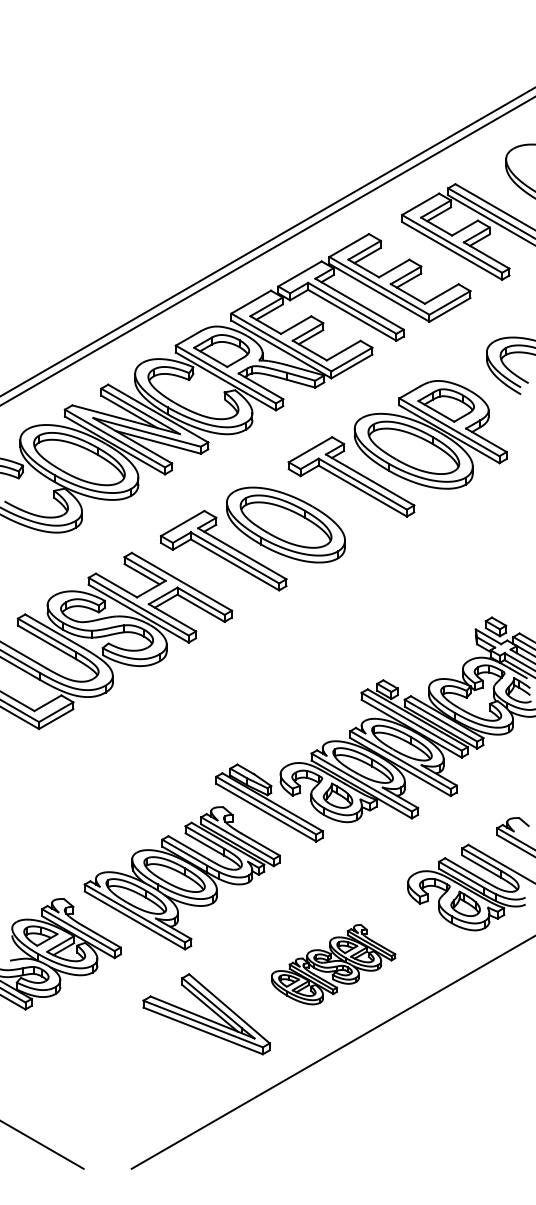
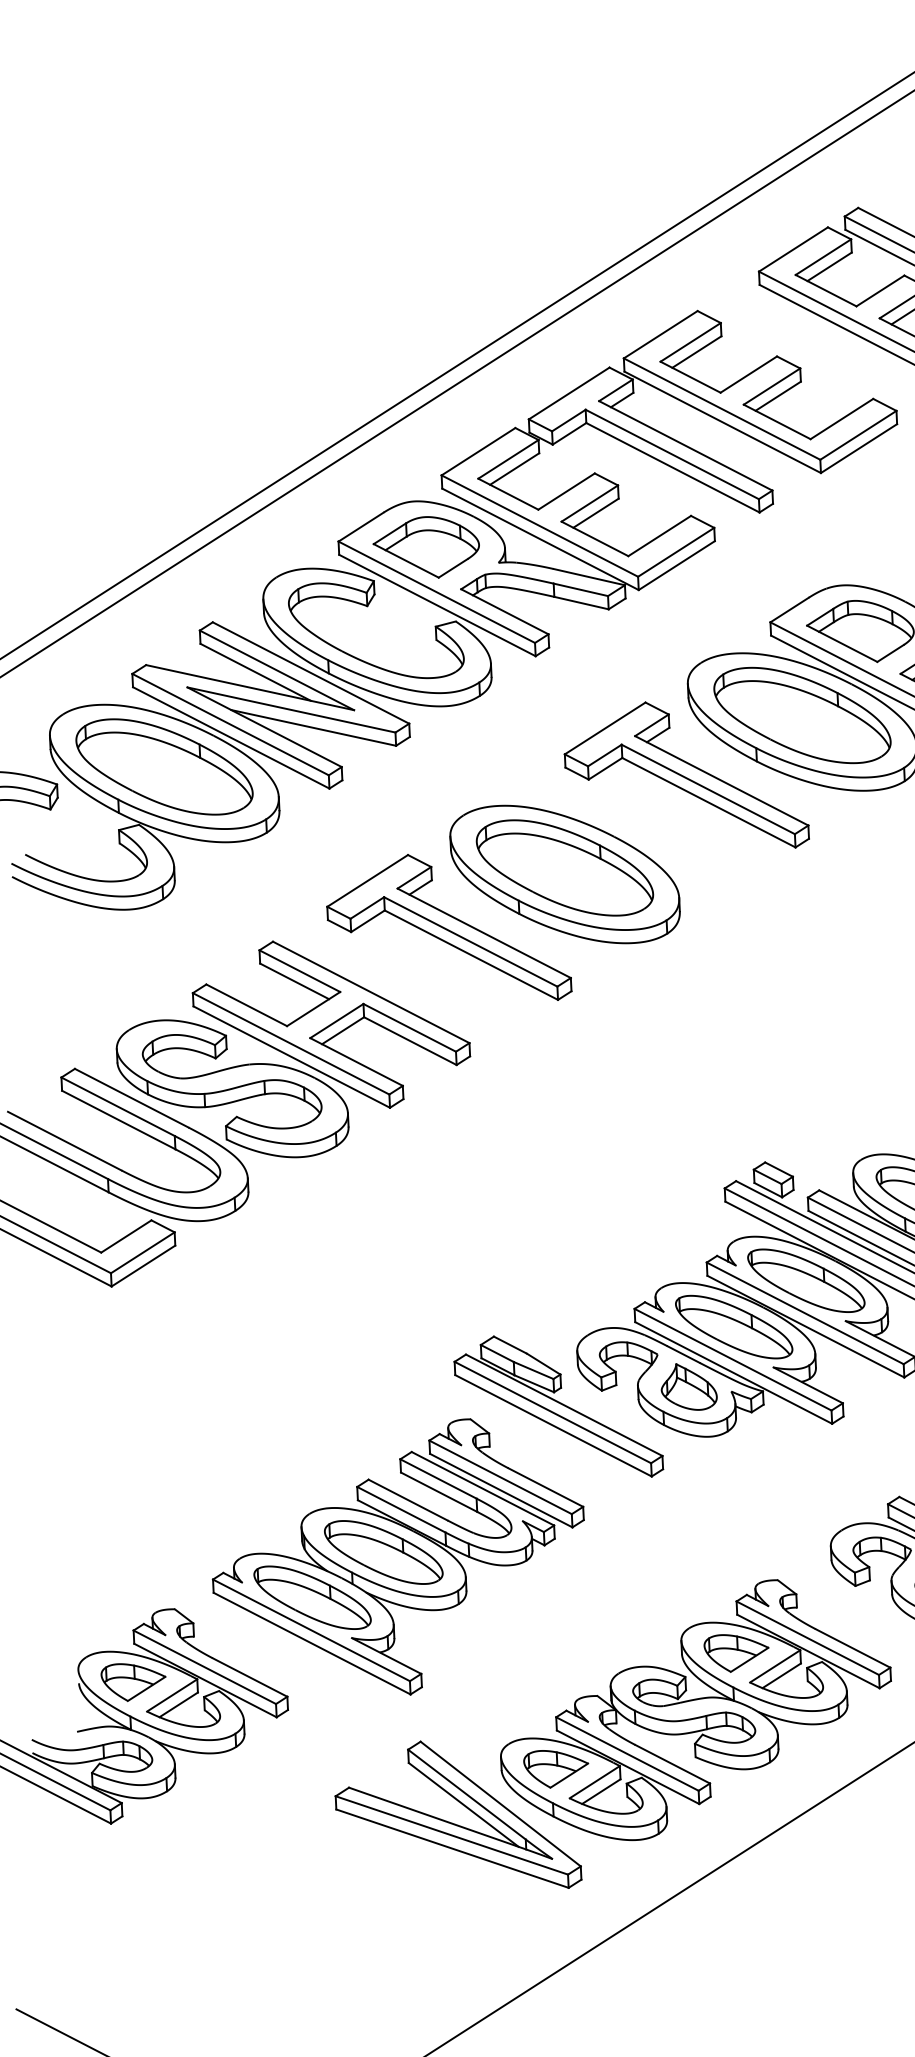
part: (333, 964) -> (695, 1709), size x1.67

